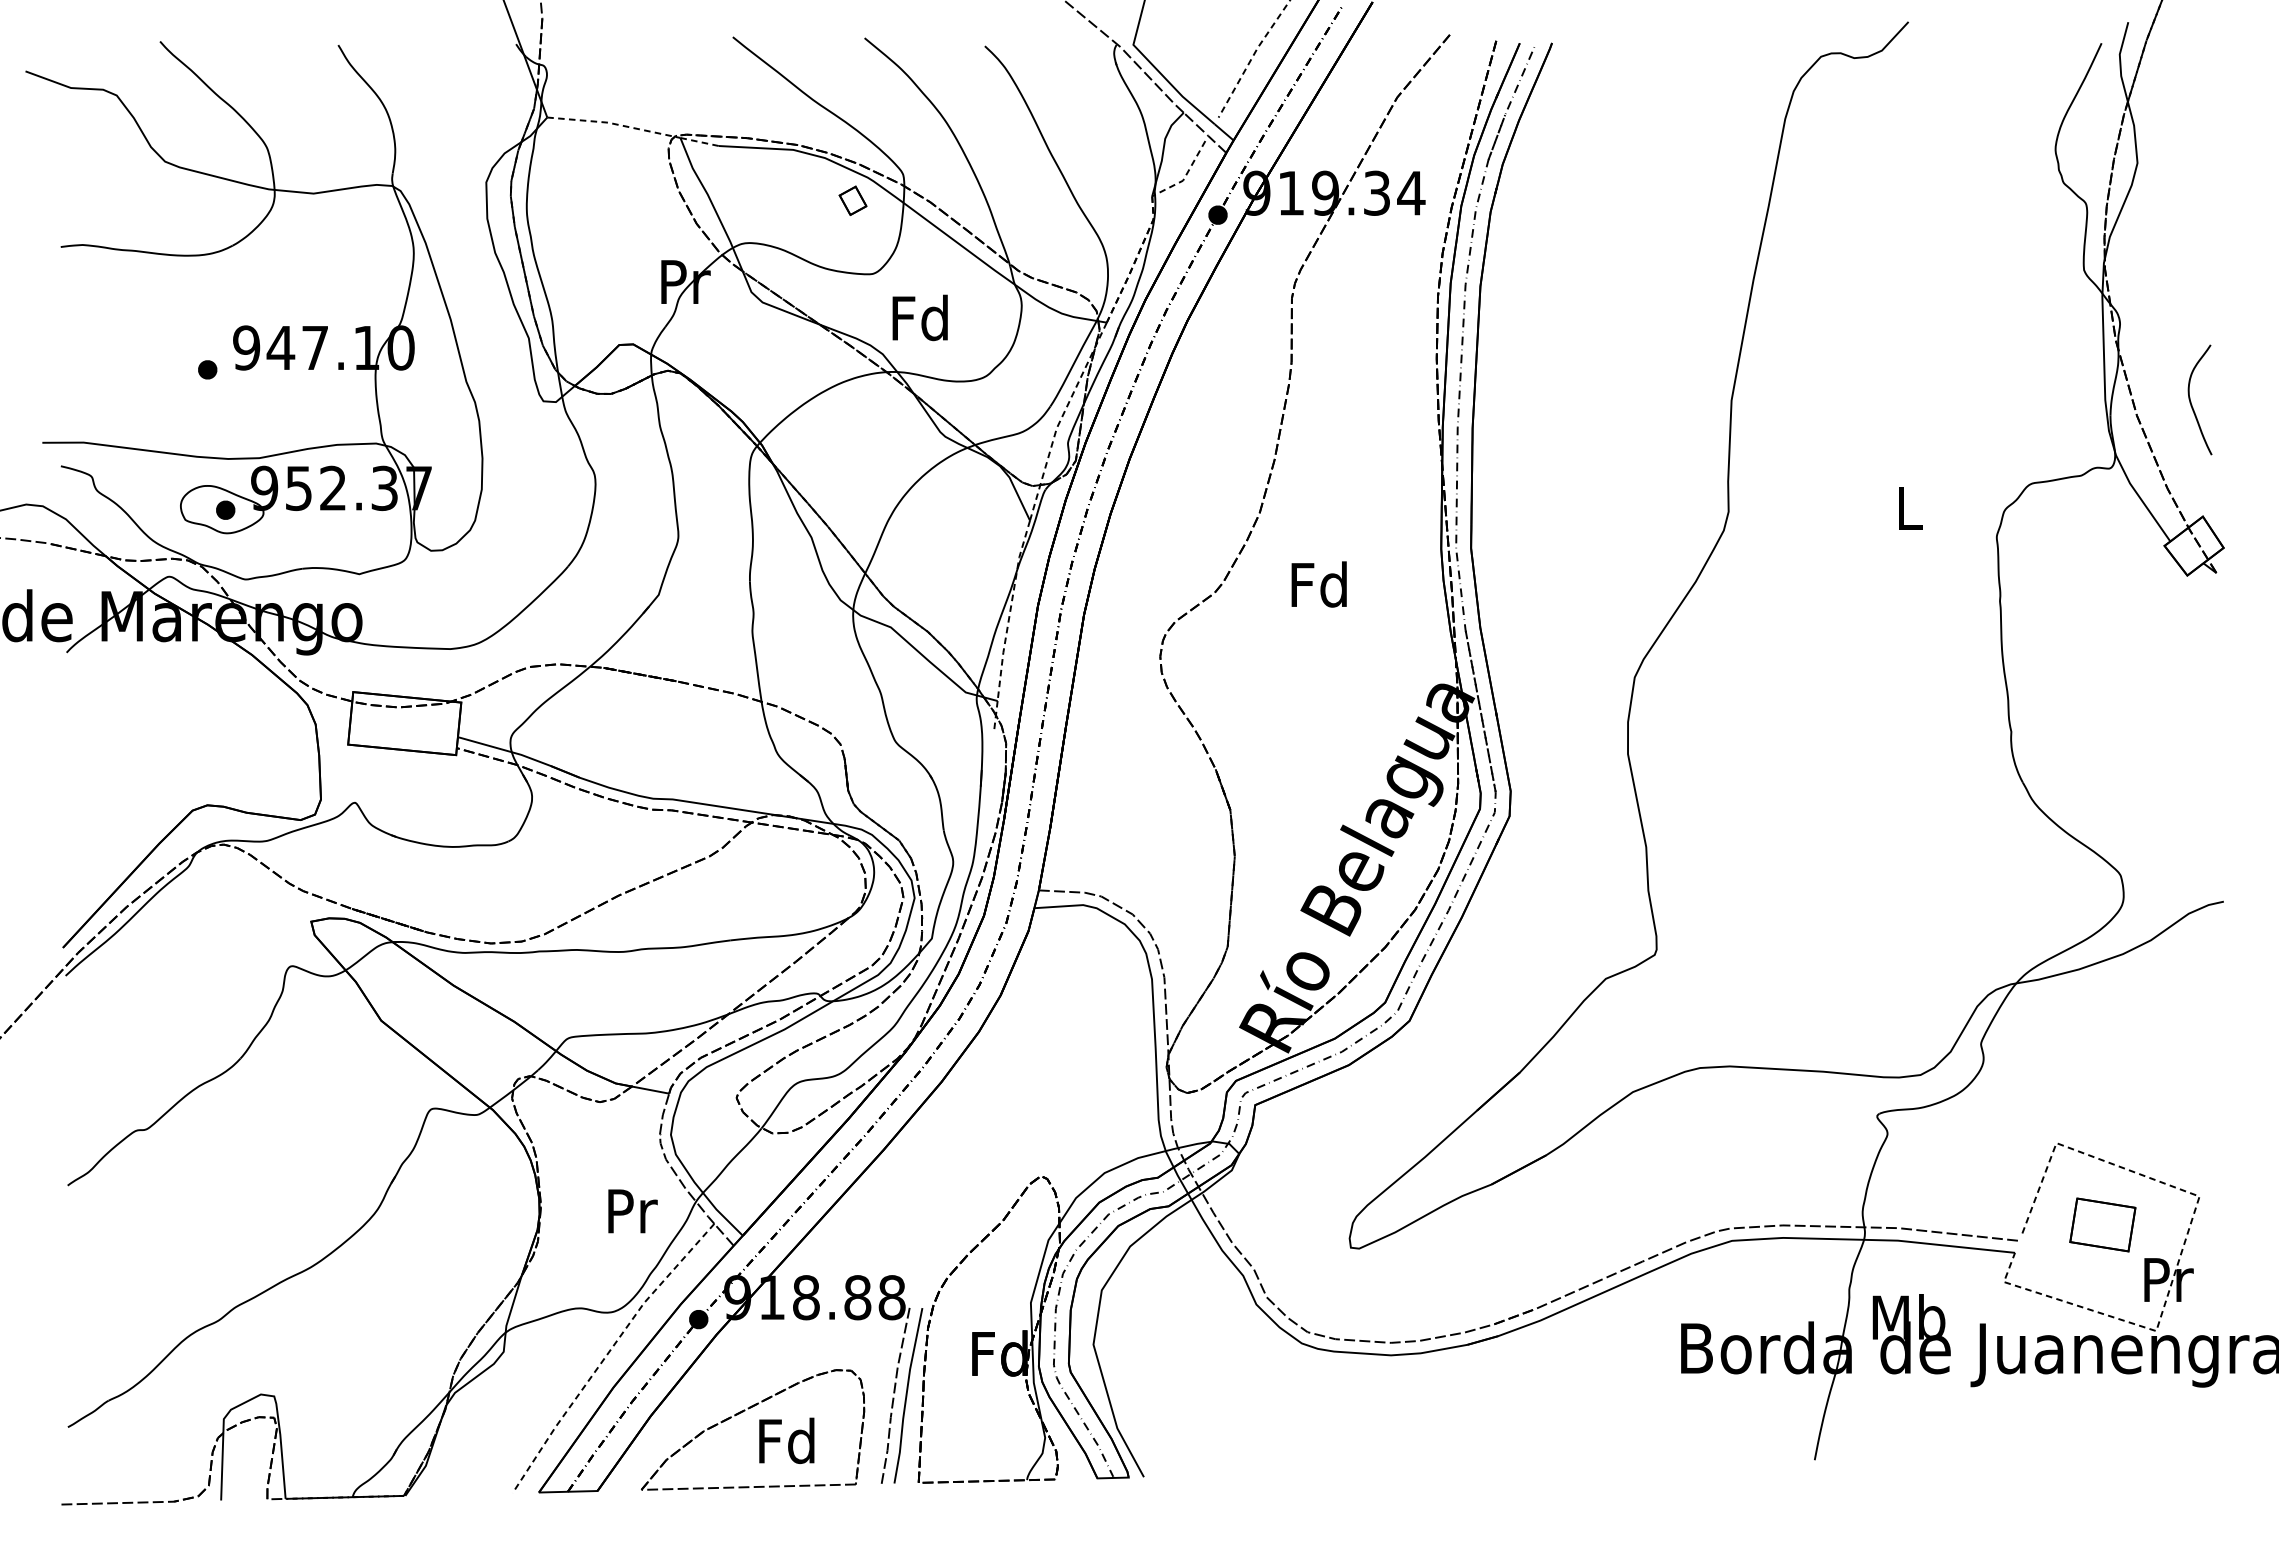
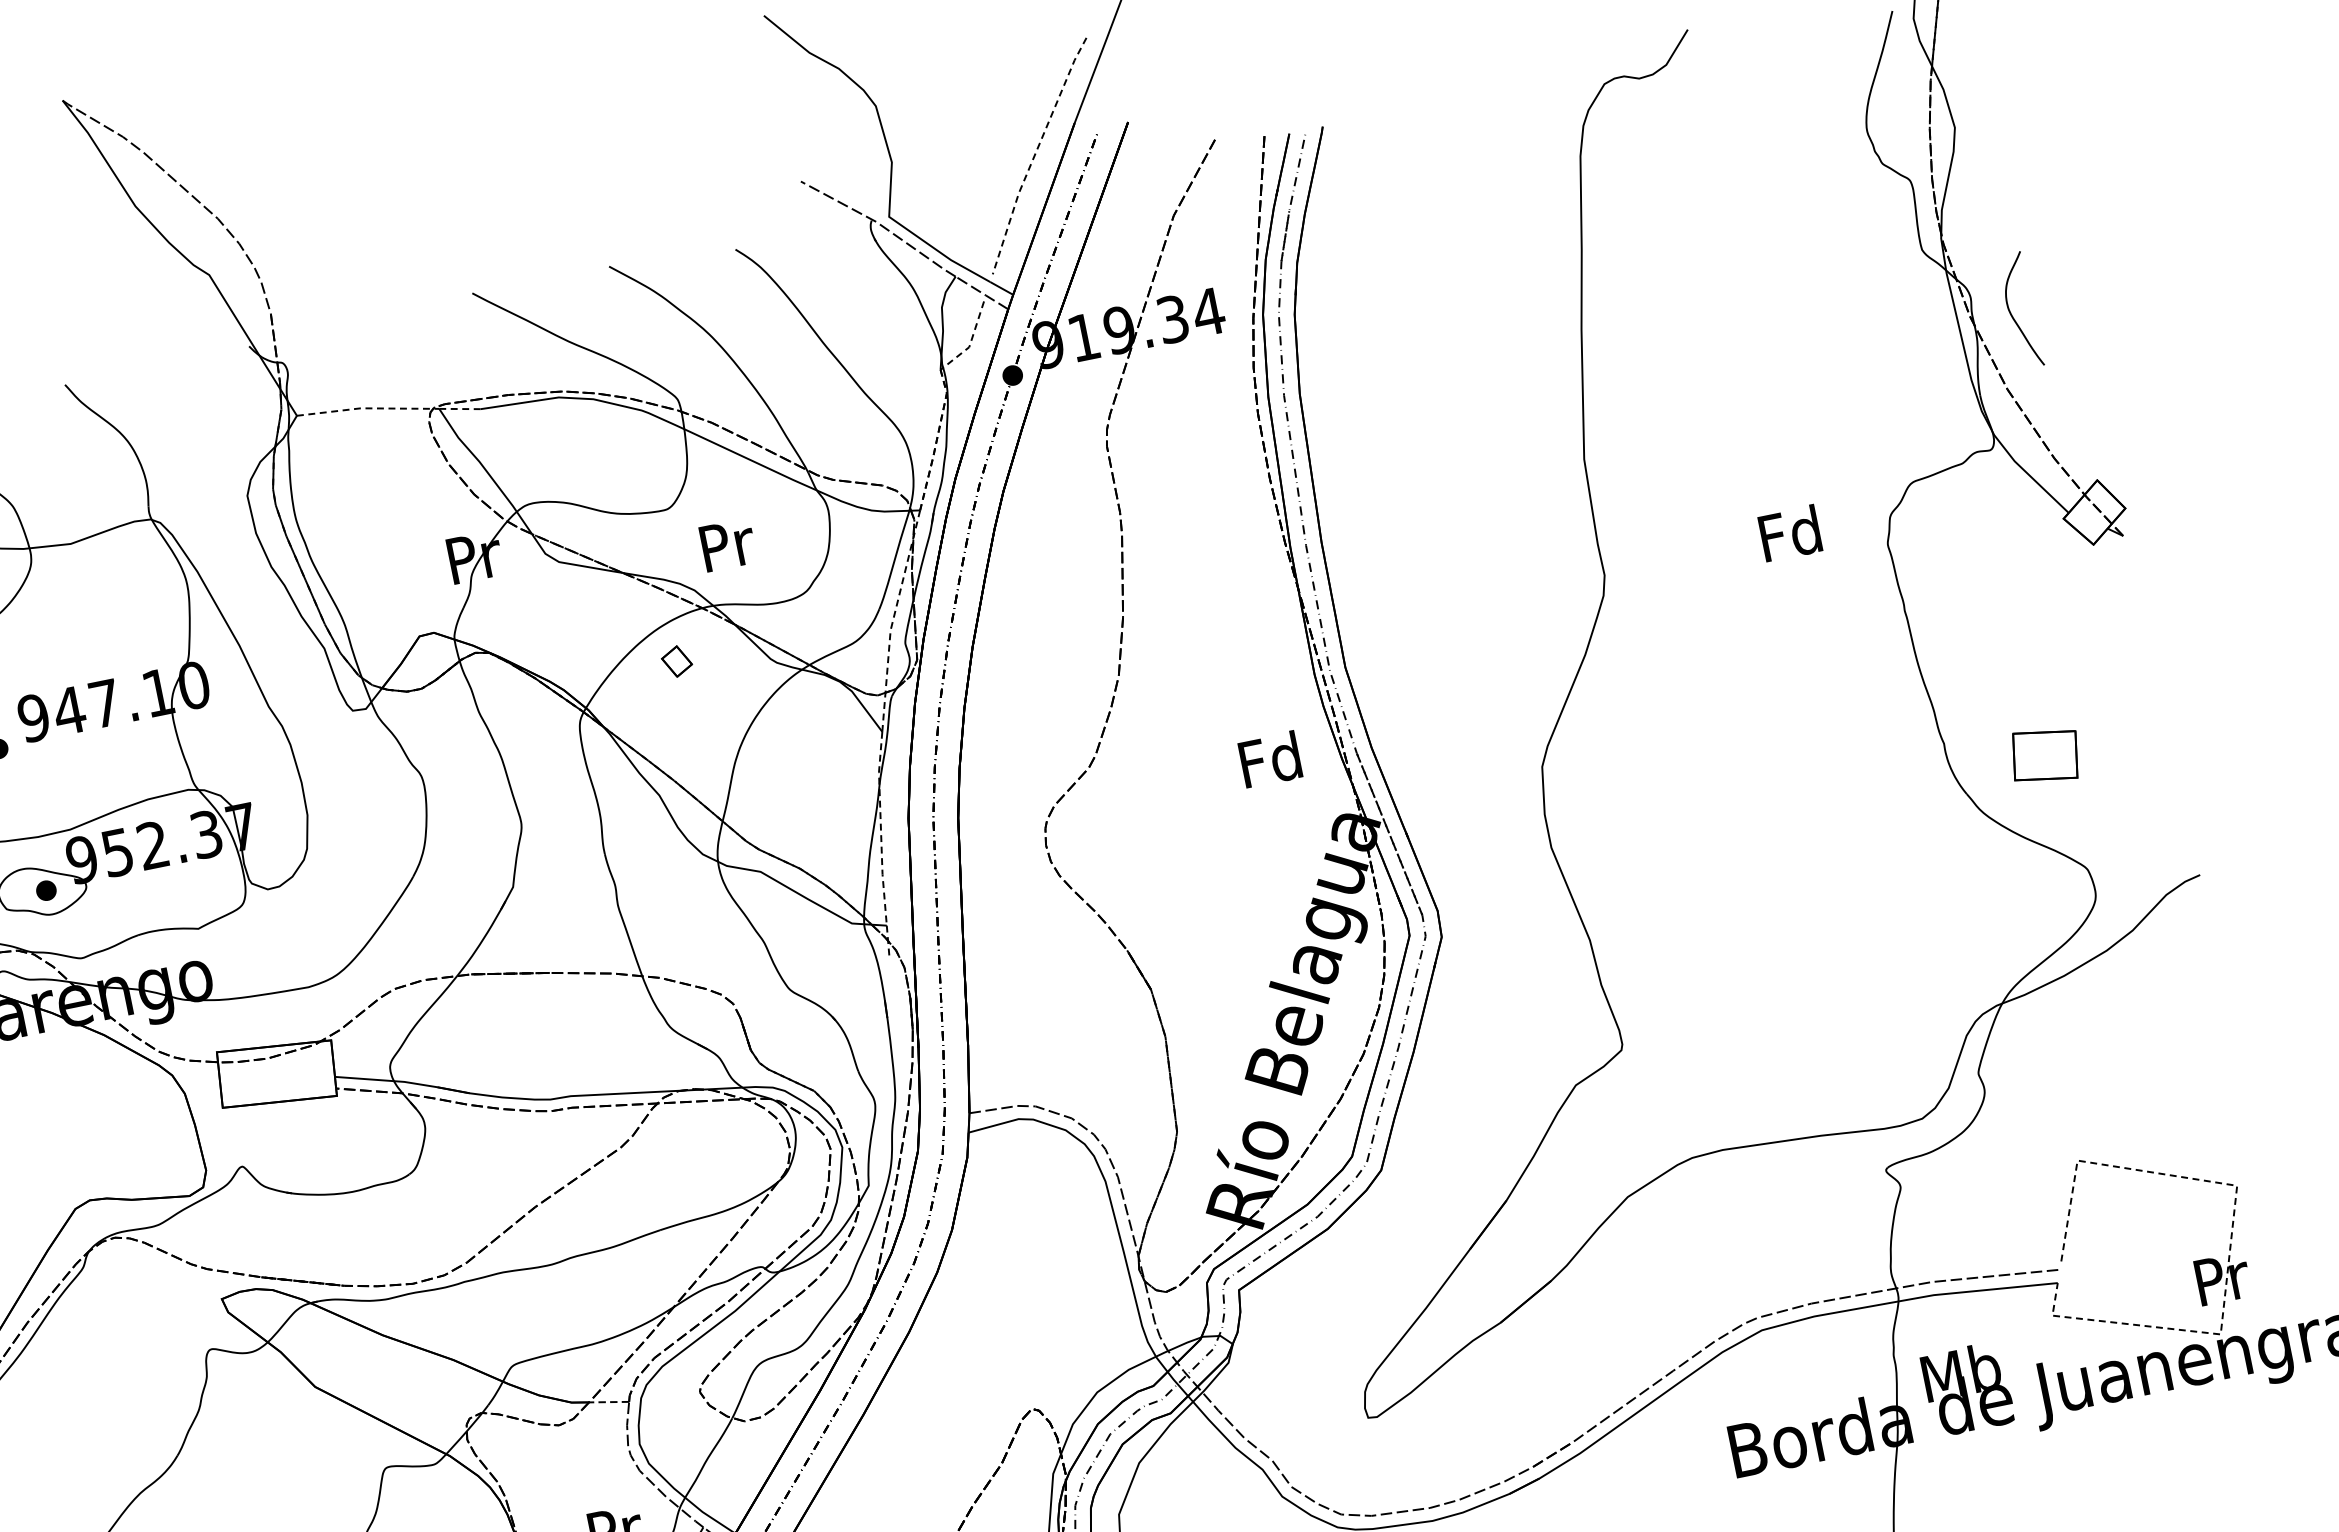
part: (852, 200) -> (676, 661), moved
text: (919, 317) -> (724, 544), Fd -> Pr
curve: (2191, 401) -> (2012, 313), moved
text: (1908, 507) -> (1790, 532), L -> Fd
text: (1318, 584) -> (1269, 759), moved
line: (650, 1090) -> (609, 1402), solid -> dashed
part: (2102, 1224) -> (2044, 755), moved

